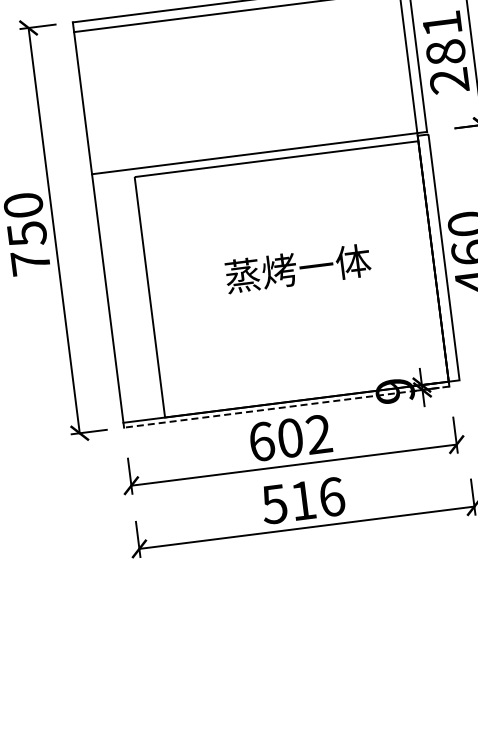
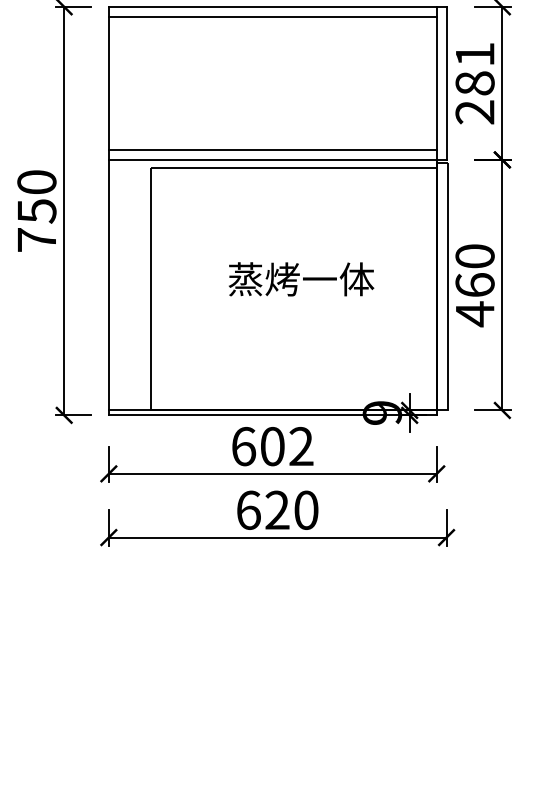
line: (253, 144) -> (272, 150), added
line: (286, 407) -> (272, 415), dashed -> solid
text: (303, 499) -> (277, 509), 516 -> 620

